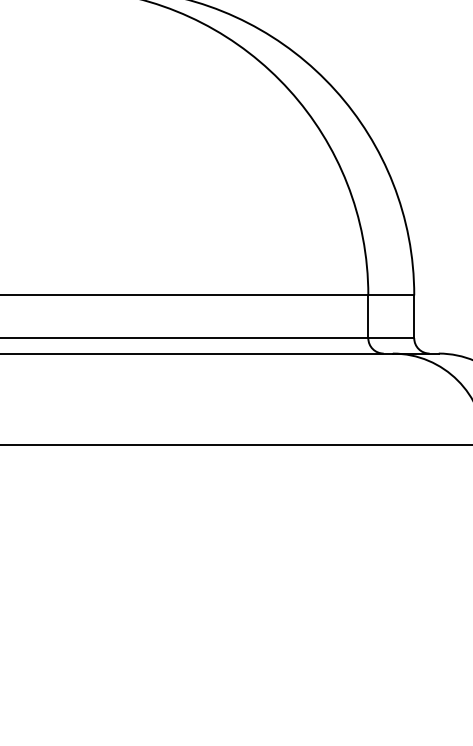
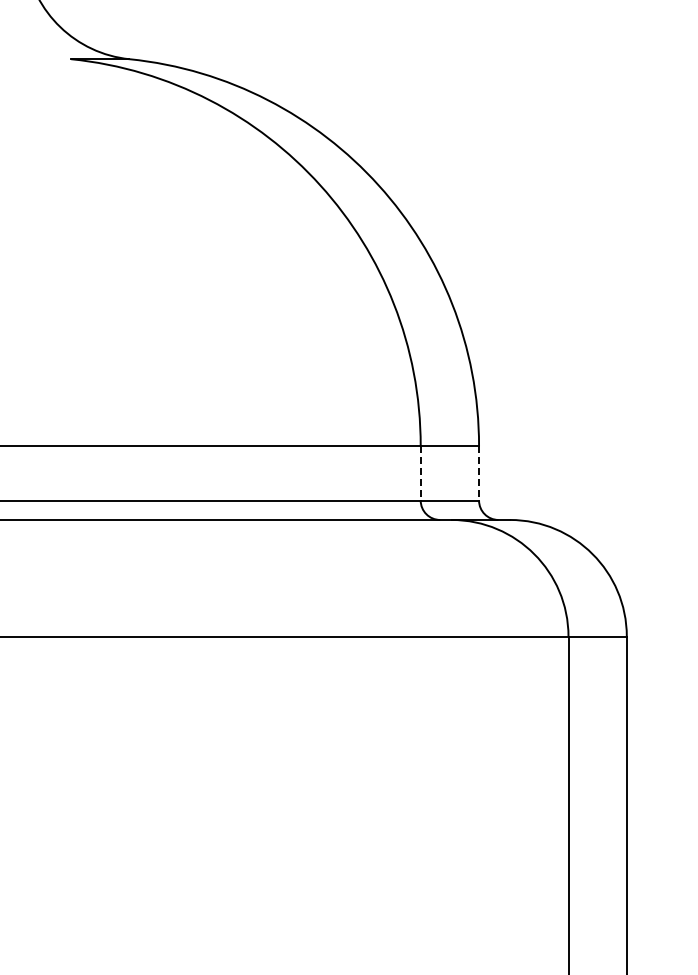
line: (368, 316) -> (420, 473), solid -> dashed
line: (414, 316) -> (479, 473), solid -> dashed

